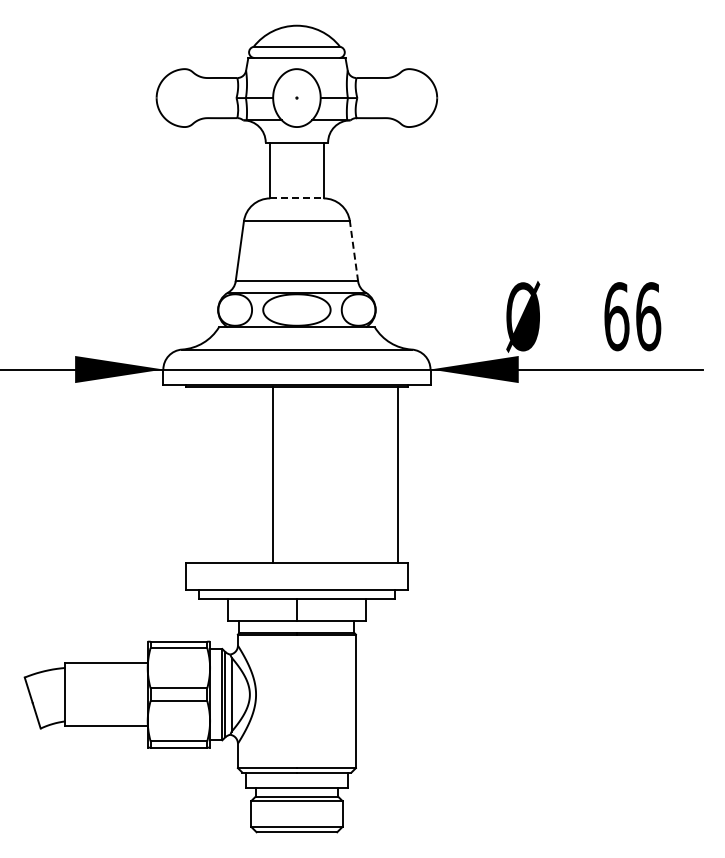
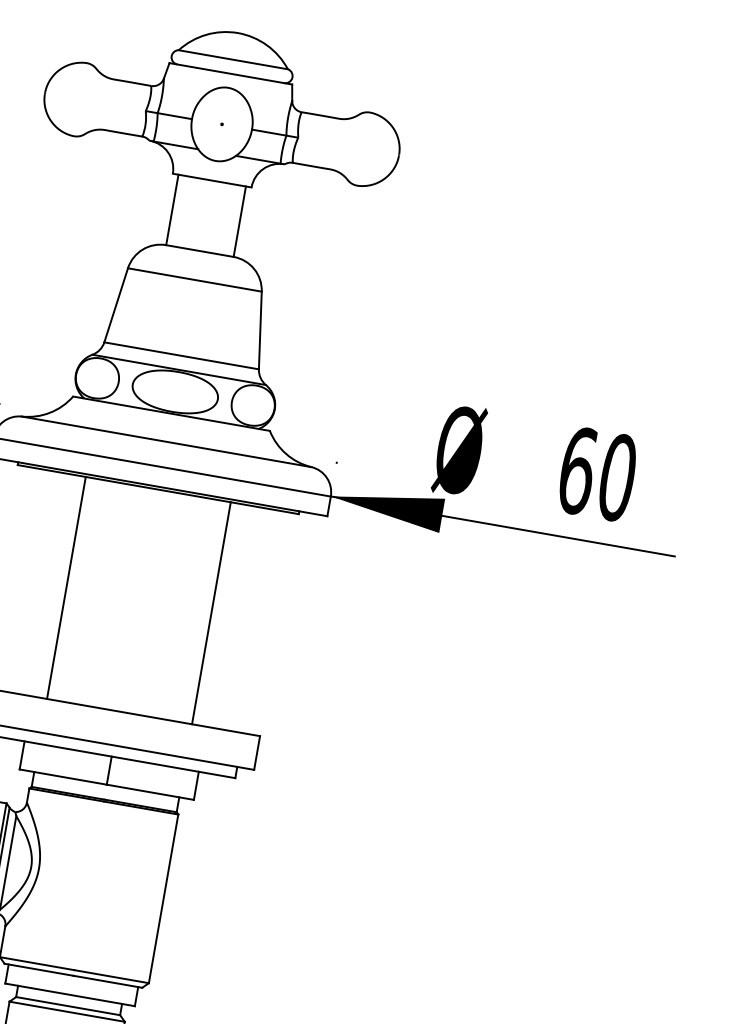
line: (296, 198) -> (199, 251), dashed -> solid
line: (353, 250) -> (259, 329), dashed -> solid
text: (648, 316) -> (617, 477), 66 -> 60
line: (273, 475) -> (66, 588), moved
line: (398, 475) -> (211, 613), moved

